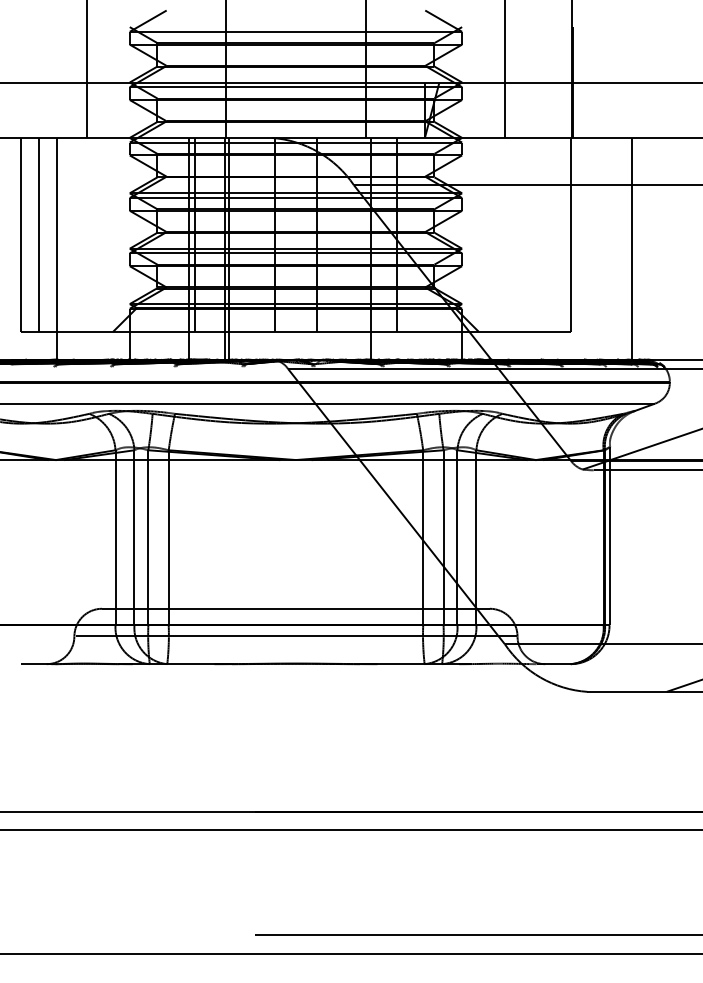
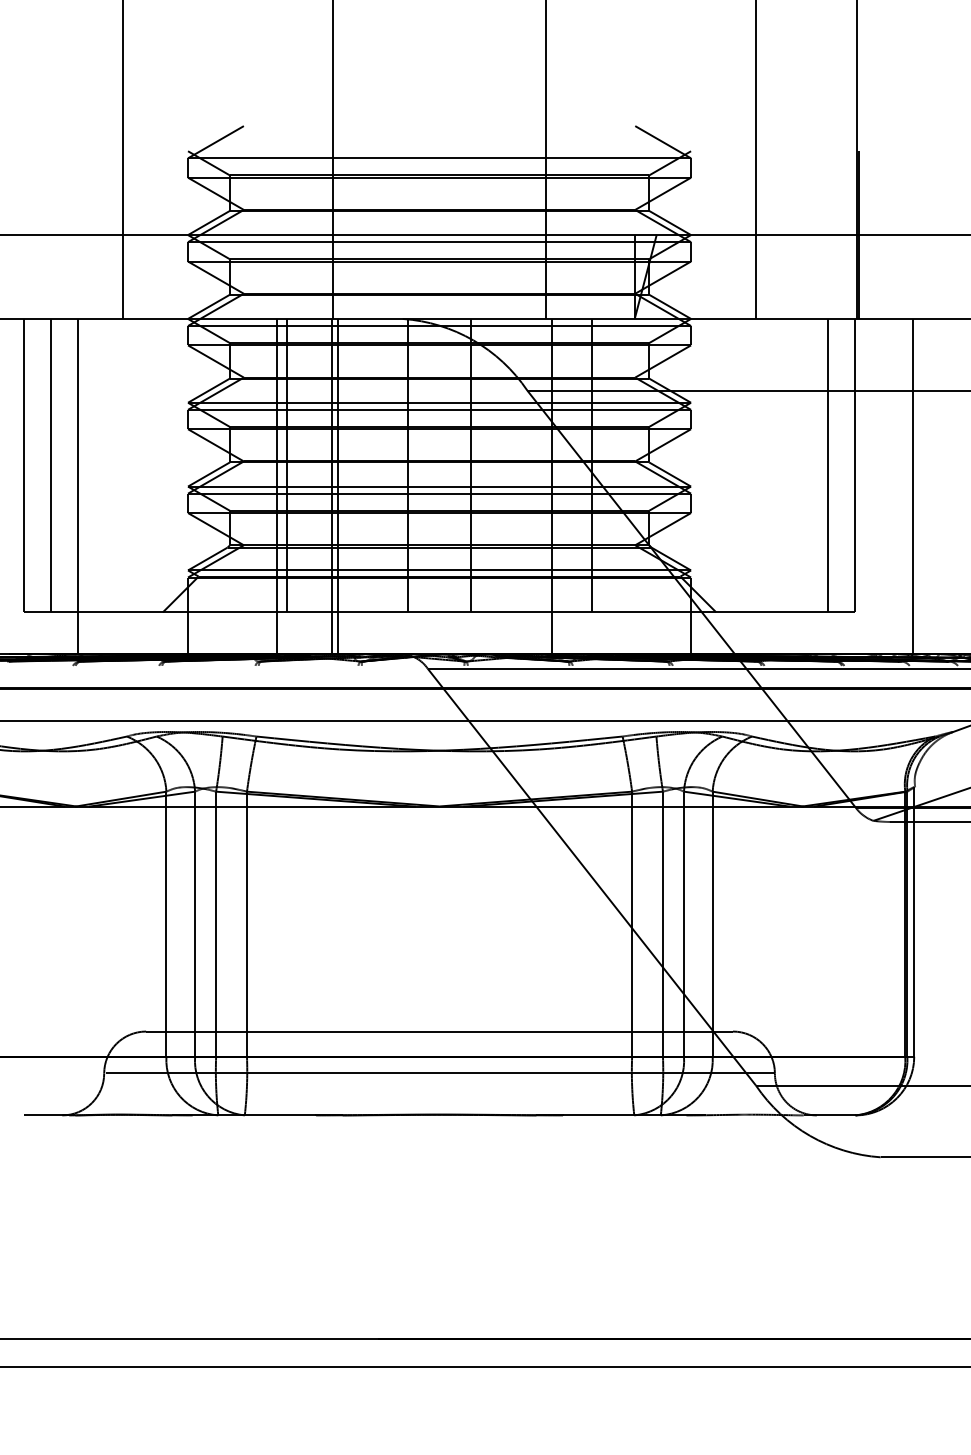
line: (552, 234) -> (827, 465), added
line: (632, 248) -> (914, 486), moved

